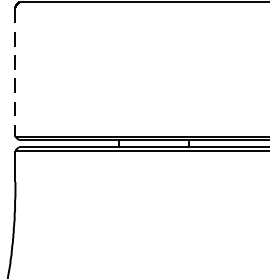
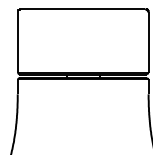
line: (14, 74) -> (17, 43), dashed -> solid

